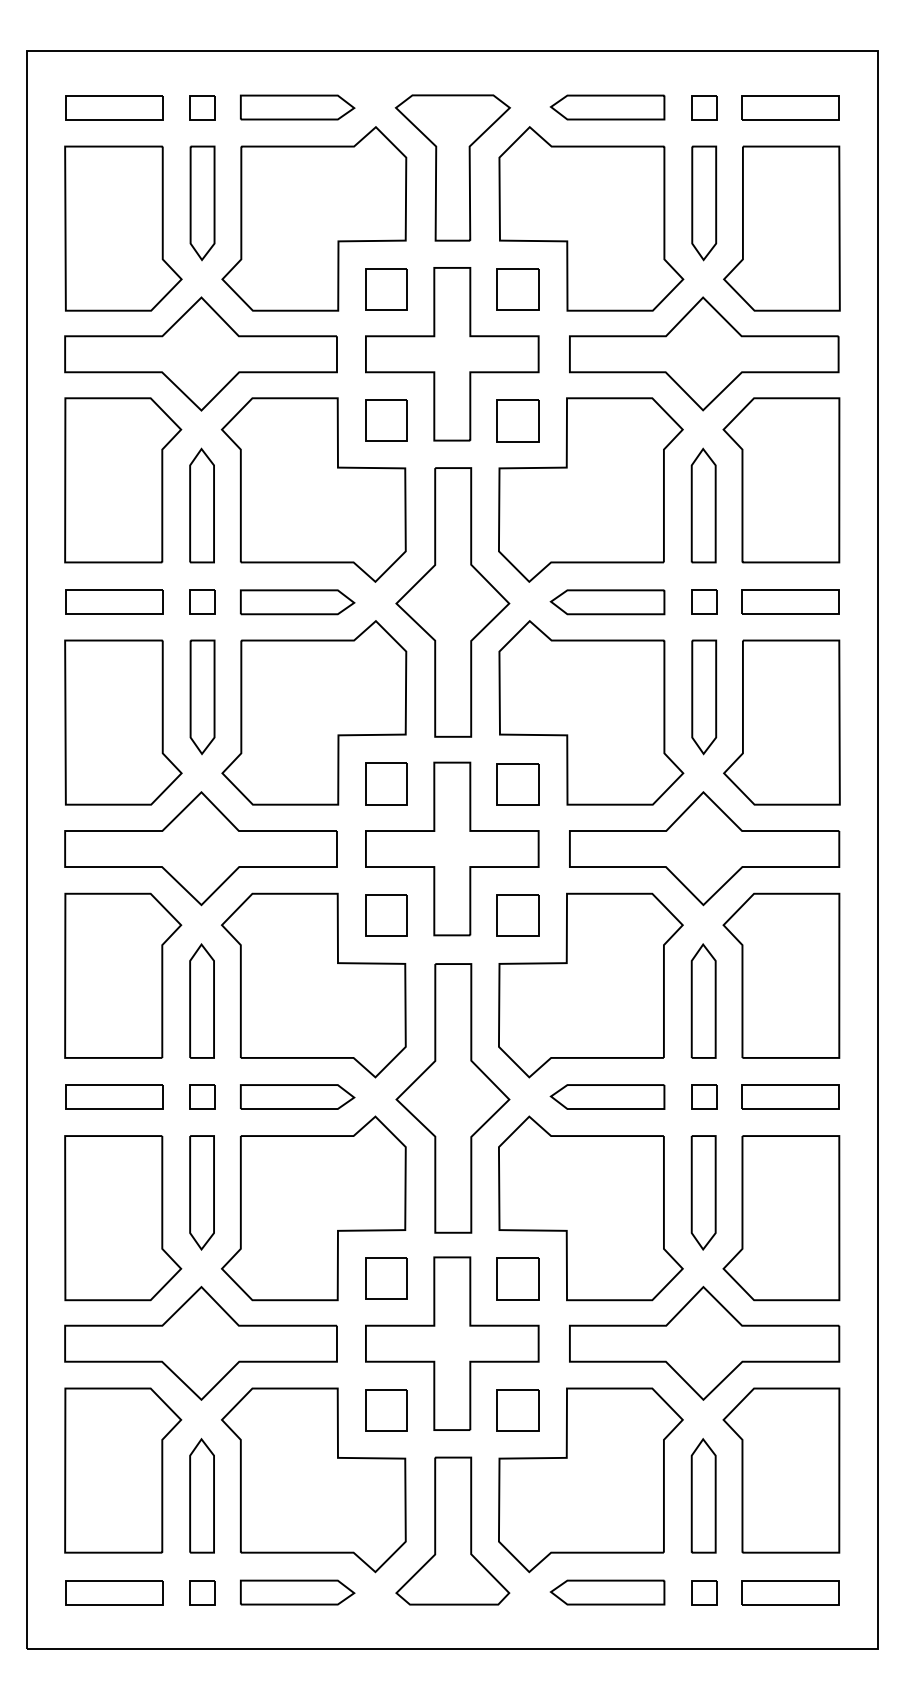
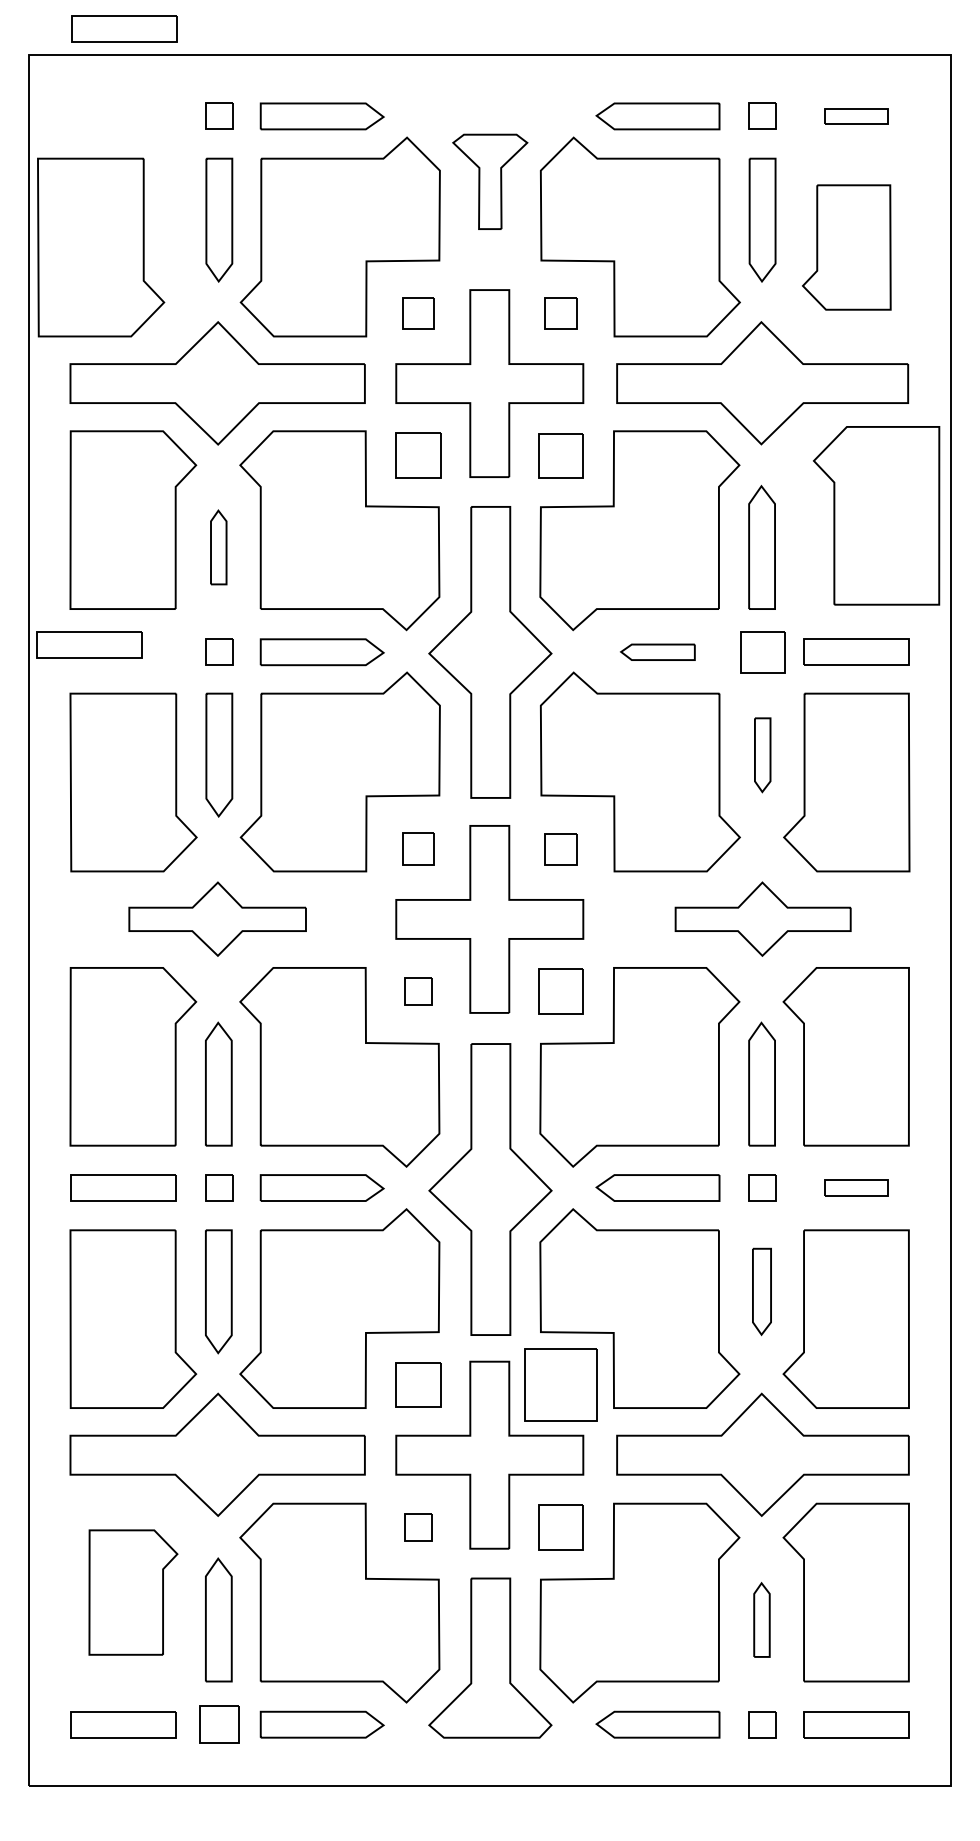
part: (114, 107) -> (125, 28), moved
part: (790, 107) -> (856, 116), size x0.6
part: (452, 167) -> (490, 181), size x0.6
part: (123, 228) -> (101, 247), moved
part: (781, 228) -> (846, 247), size x0.7
part: (386, 289) -> (418, 313), size x0.7
part: (517, 289) -> (560, 313), size x0.7
part: (781, 480) -> (876, 515), moved
part: (201, 505) -> (218, 547), size x0.6
part: (114, 601) -> (89, 643), moved
part: (704, 601) -> (762, 651), size x1.6
part: (607, 602) -> (657, 652), size x0.6
part: (704, 697) -> (762, 755), size x0.6
part: (386, 783) -> (418, 848), size x0.7
part: (517, 784) -> (560, 849), size x0.7
part: (200, 848) -> (217, 918), size x0.6
part: (704, 848) -> (762, 918), size x0.6
part: (386, 915) -> (418, 991), size x0.6
part: (790, 1096) -> (856, 1187), size x0.6
part: (703, 1192) -> (761, 1291), size x0.7
part: (517, 1278) -> (560, 1384), size x1.6
part: (386, 1410) -> (418, 1527), size x0.6
part: (123, 1470) -> (133, 1592), size x0.7
part: (703, 1495) -> (761, 1619), size x0.6
part: (202, 1592) -> (219, 1724), size x1.4

